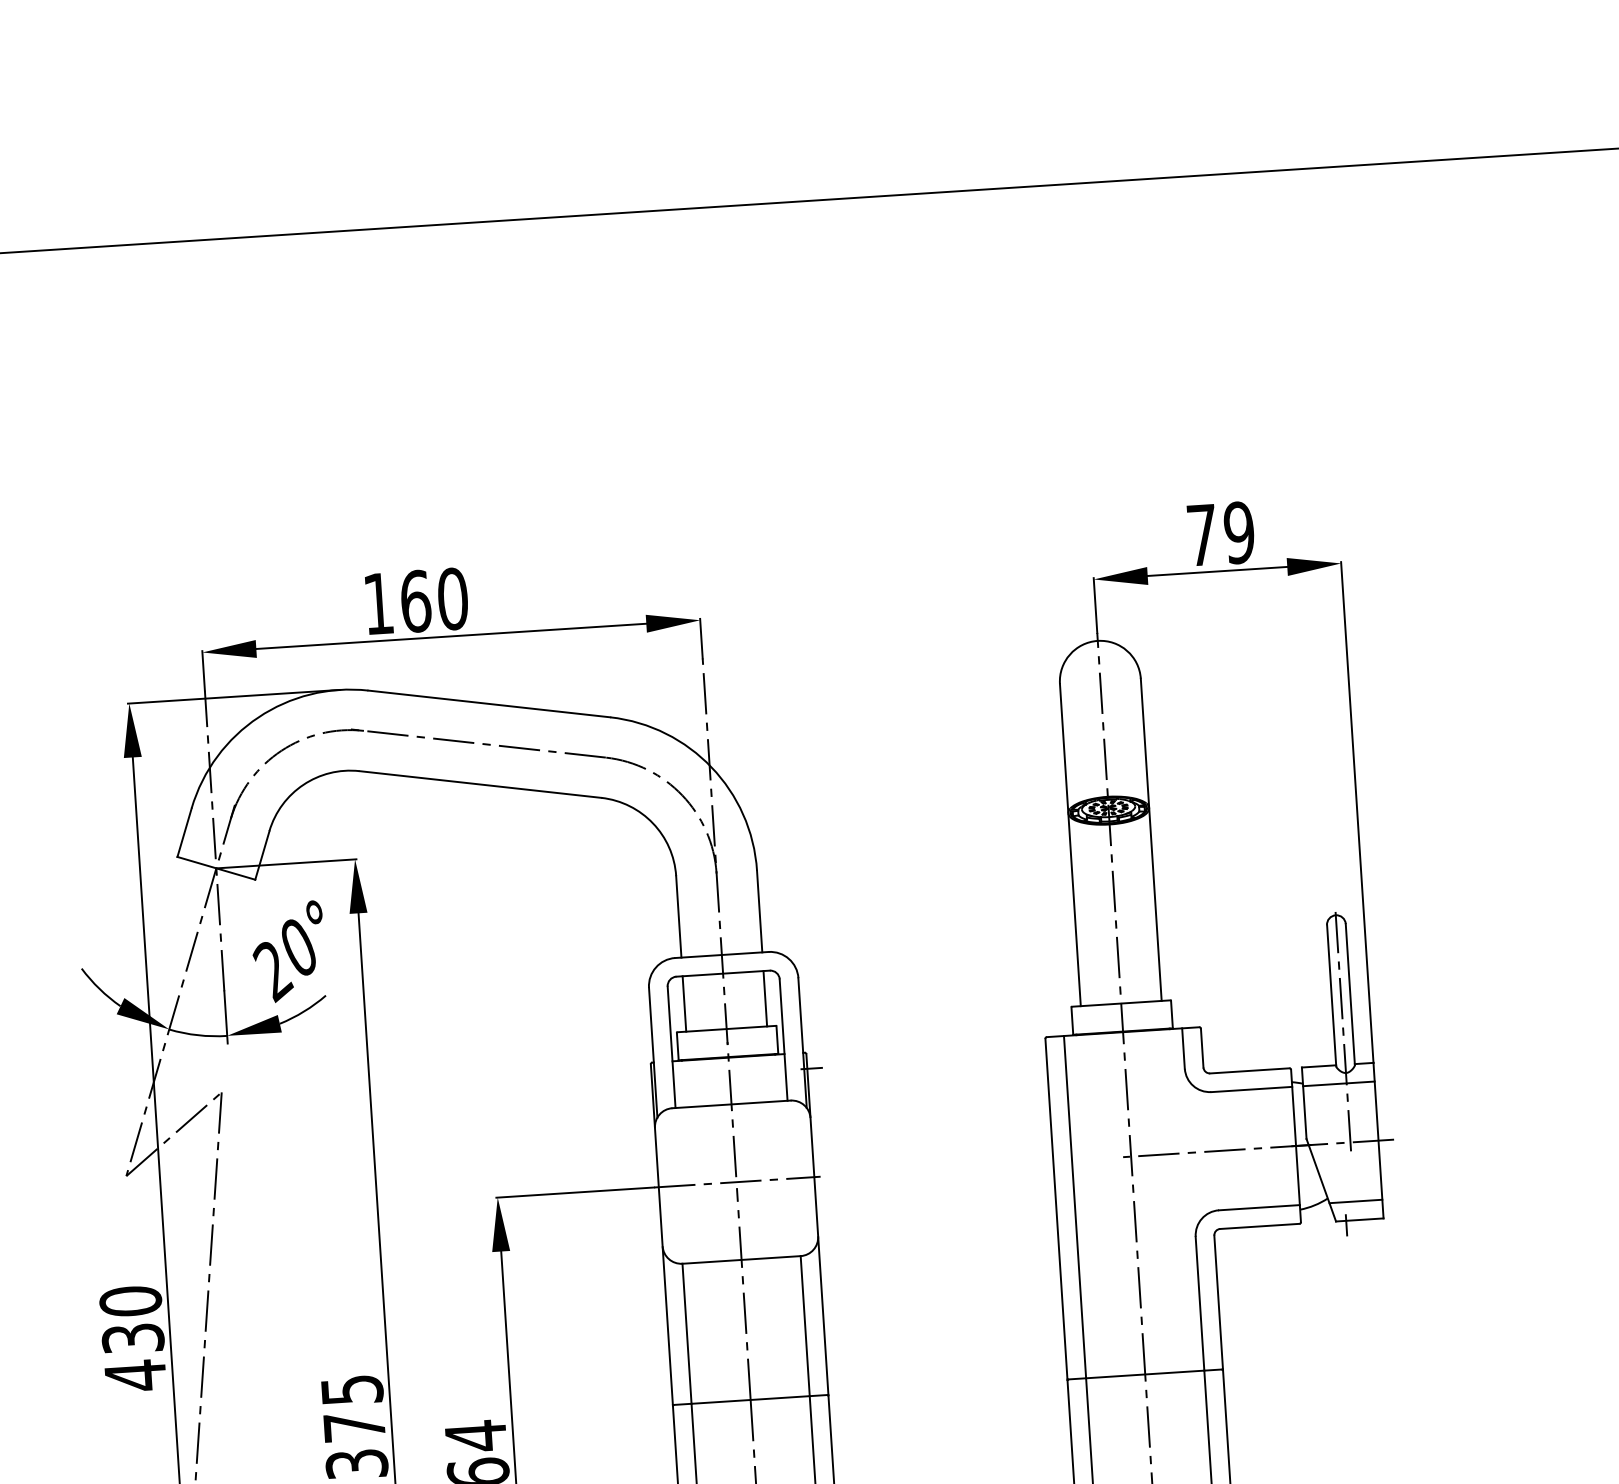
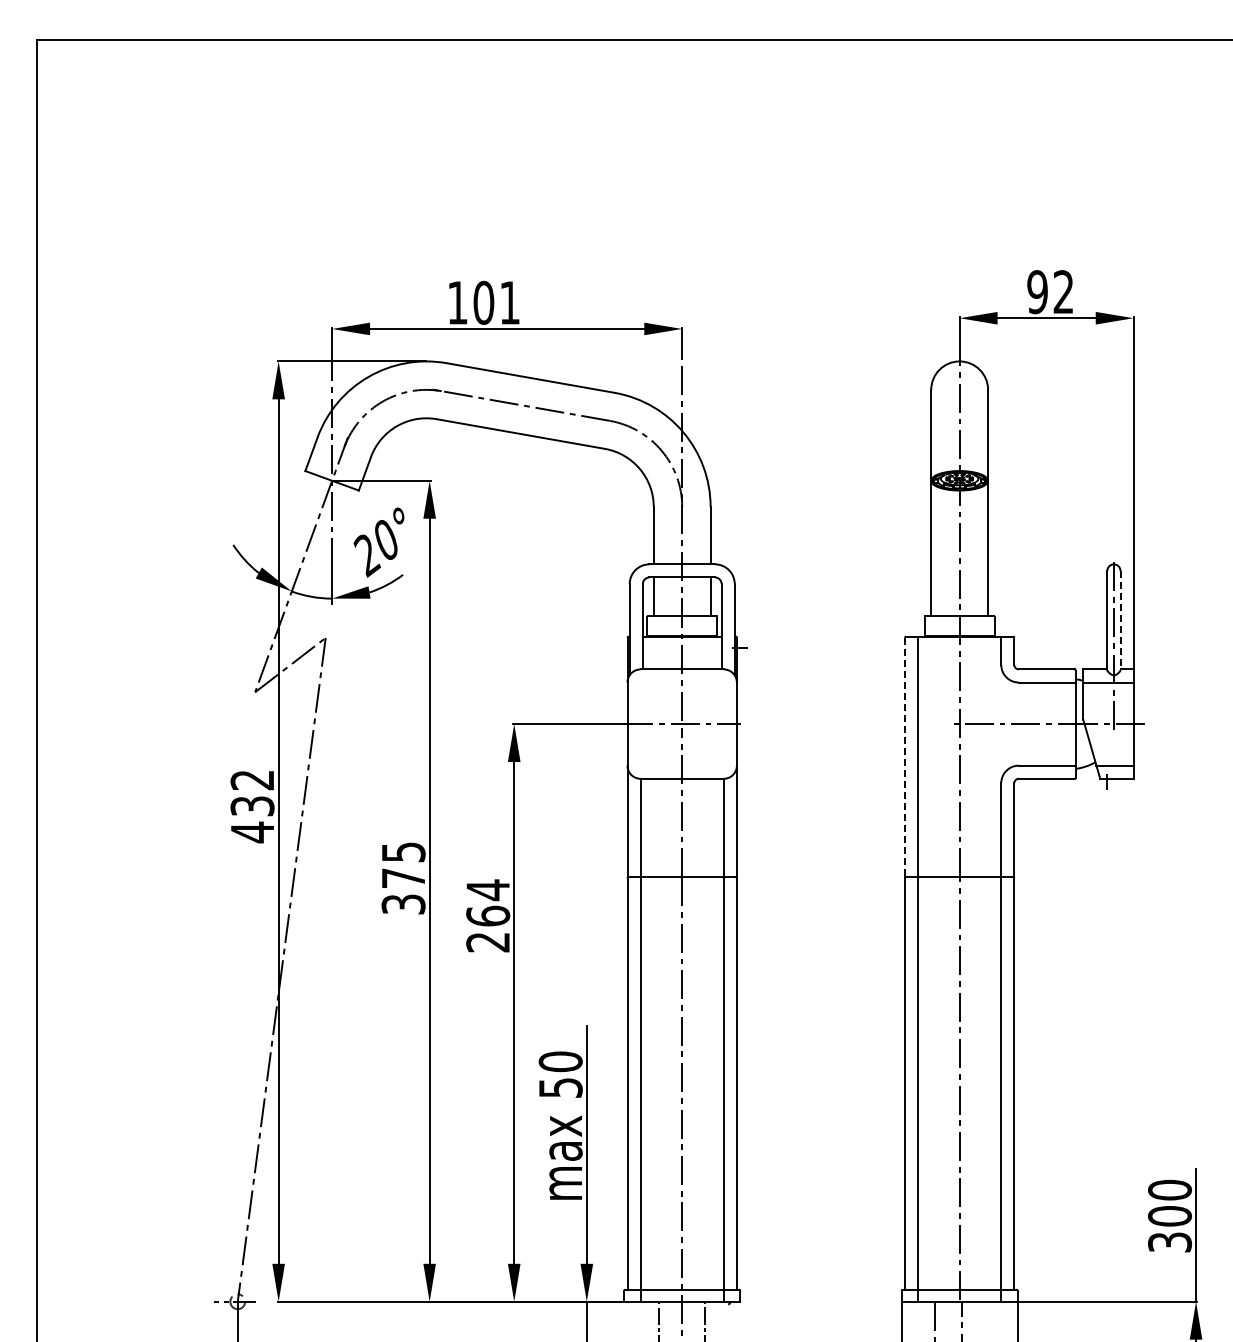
text: (1220, 534) -> (1050, 292), 79 -> 92
text: (433, 599) -> (496, 302), 160 -> 101
line: (1350, 994) -> (1120, 620), solid -> dashed
line: (1055, 1209) -> (904, 757), solid -> dashed
text: (130, 1300) -> (252, 779), 430 -> 432

